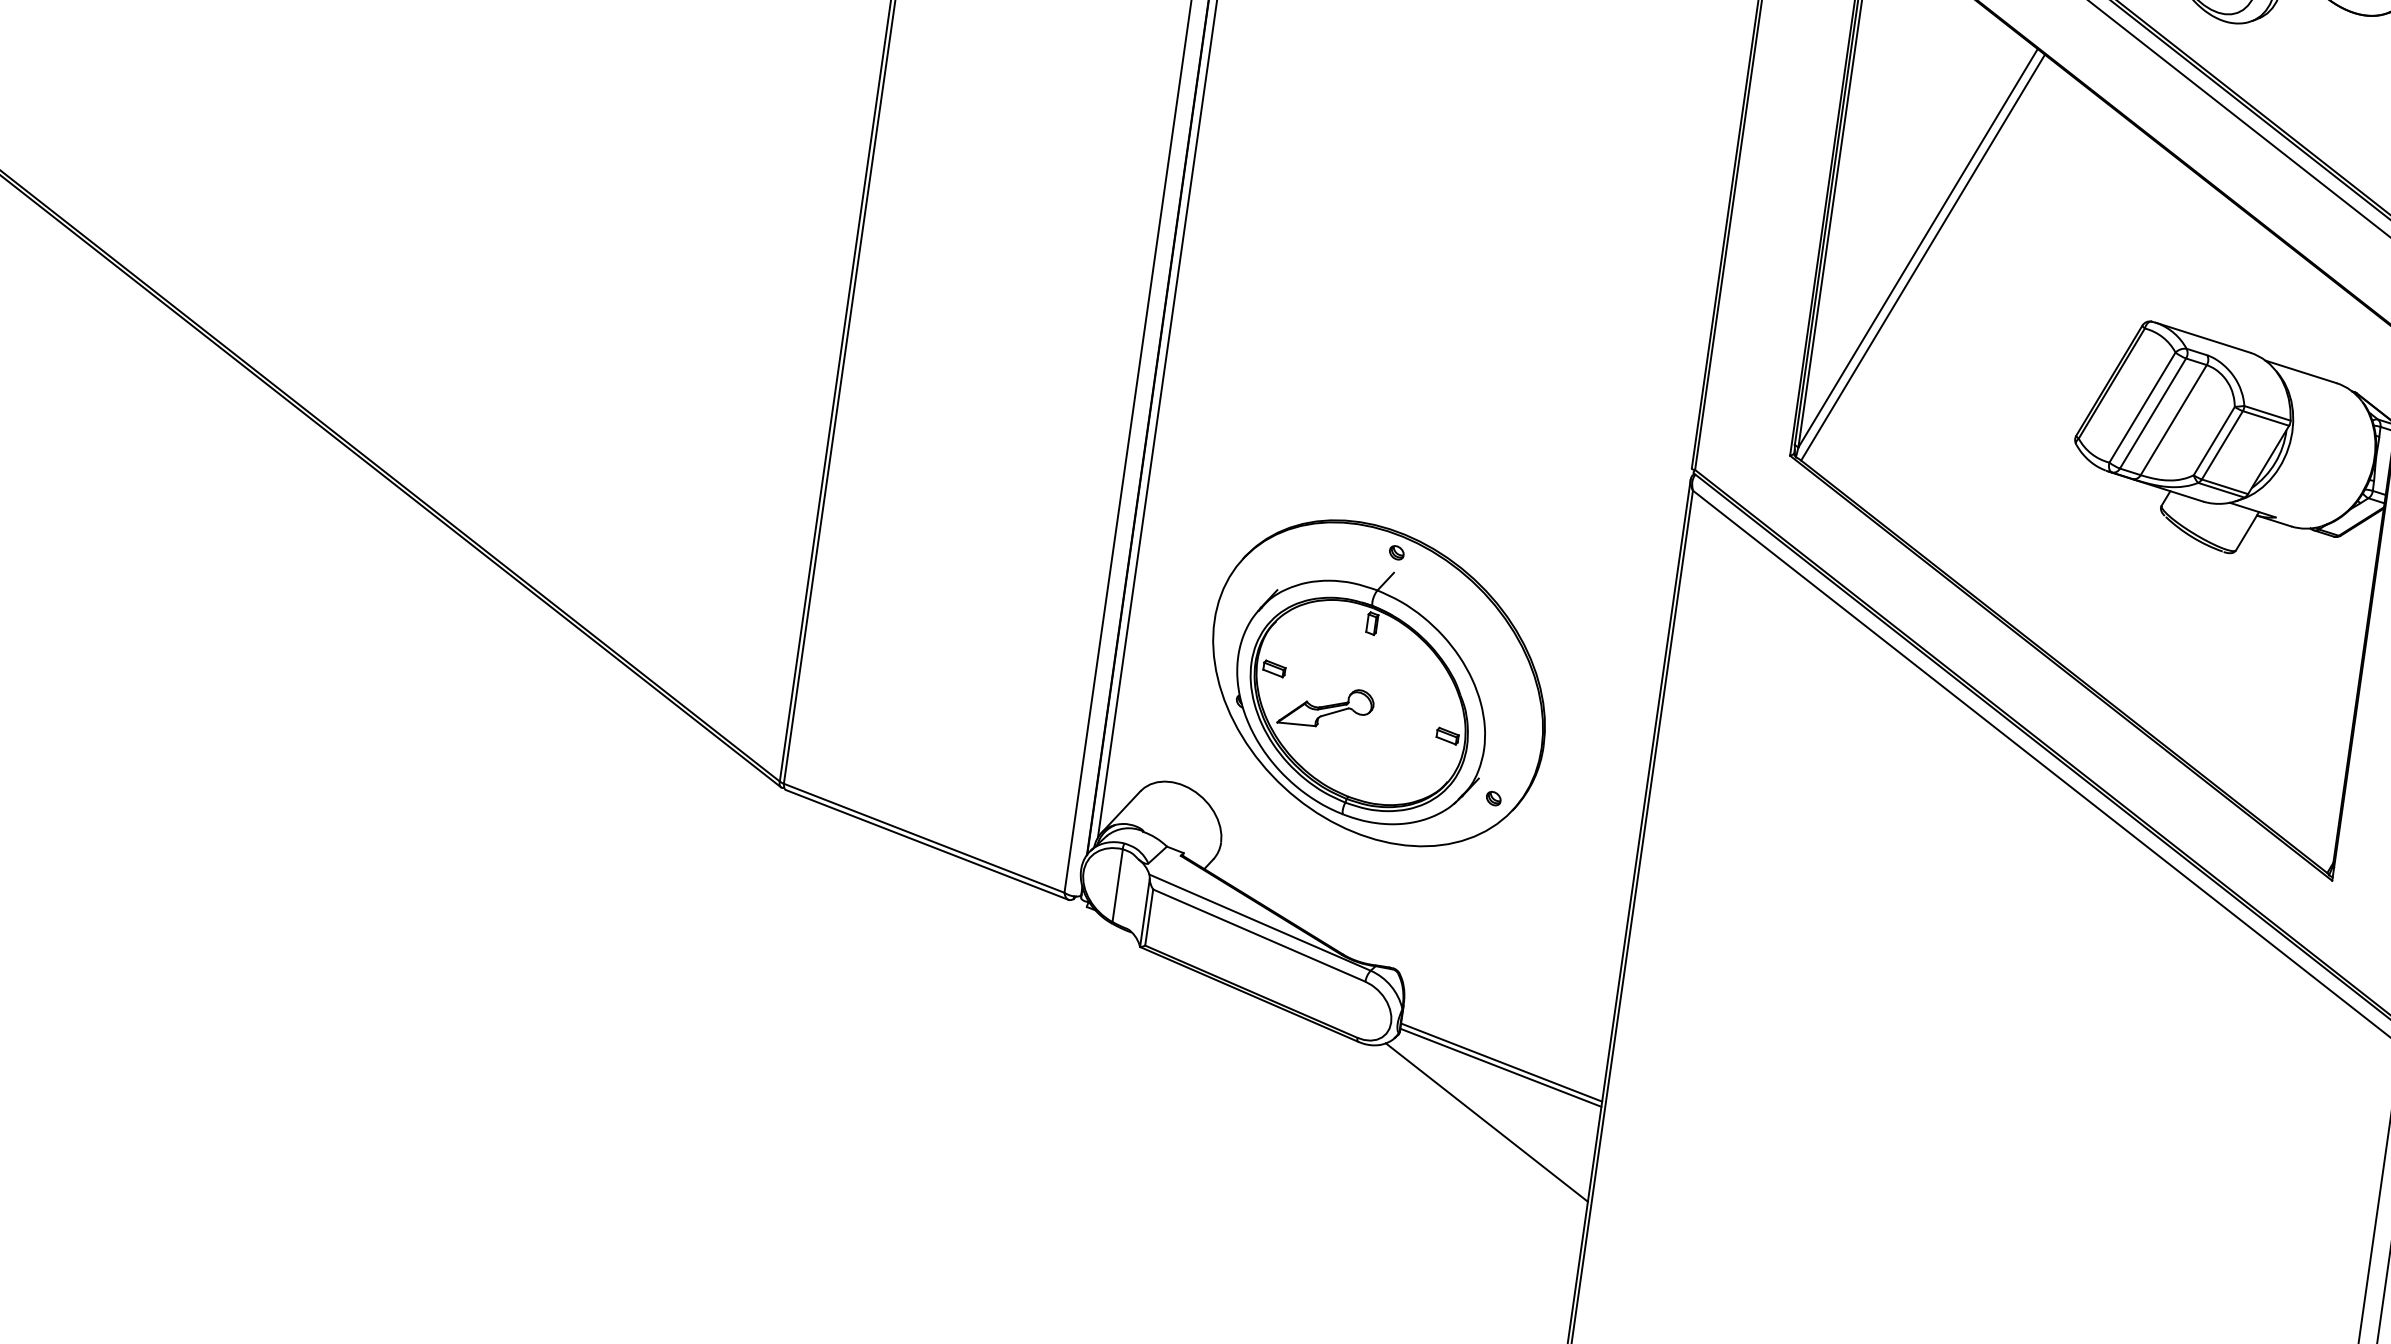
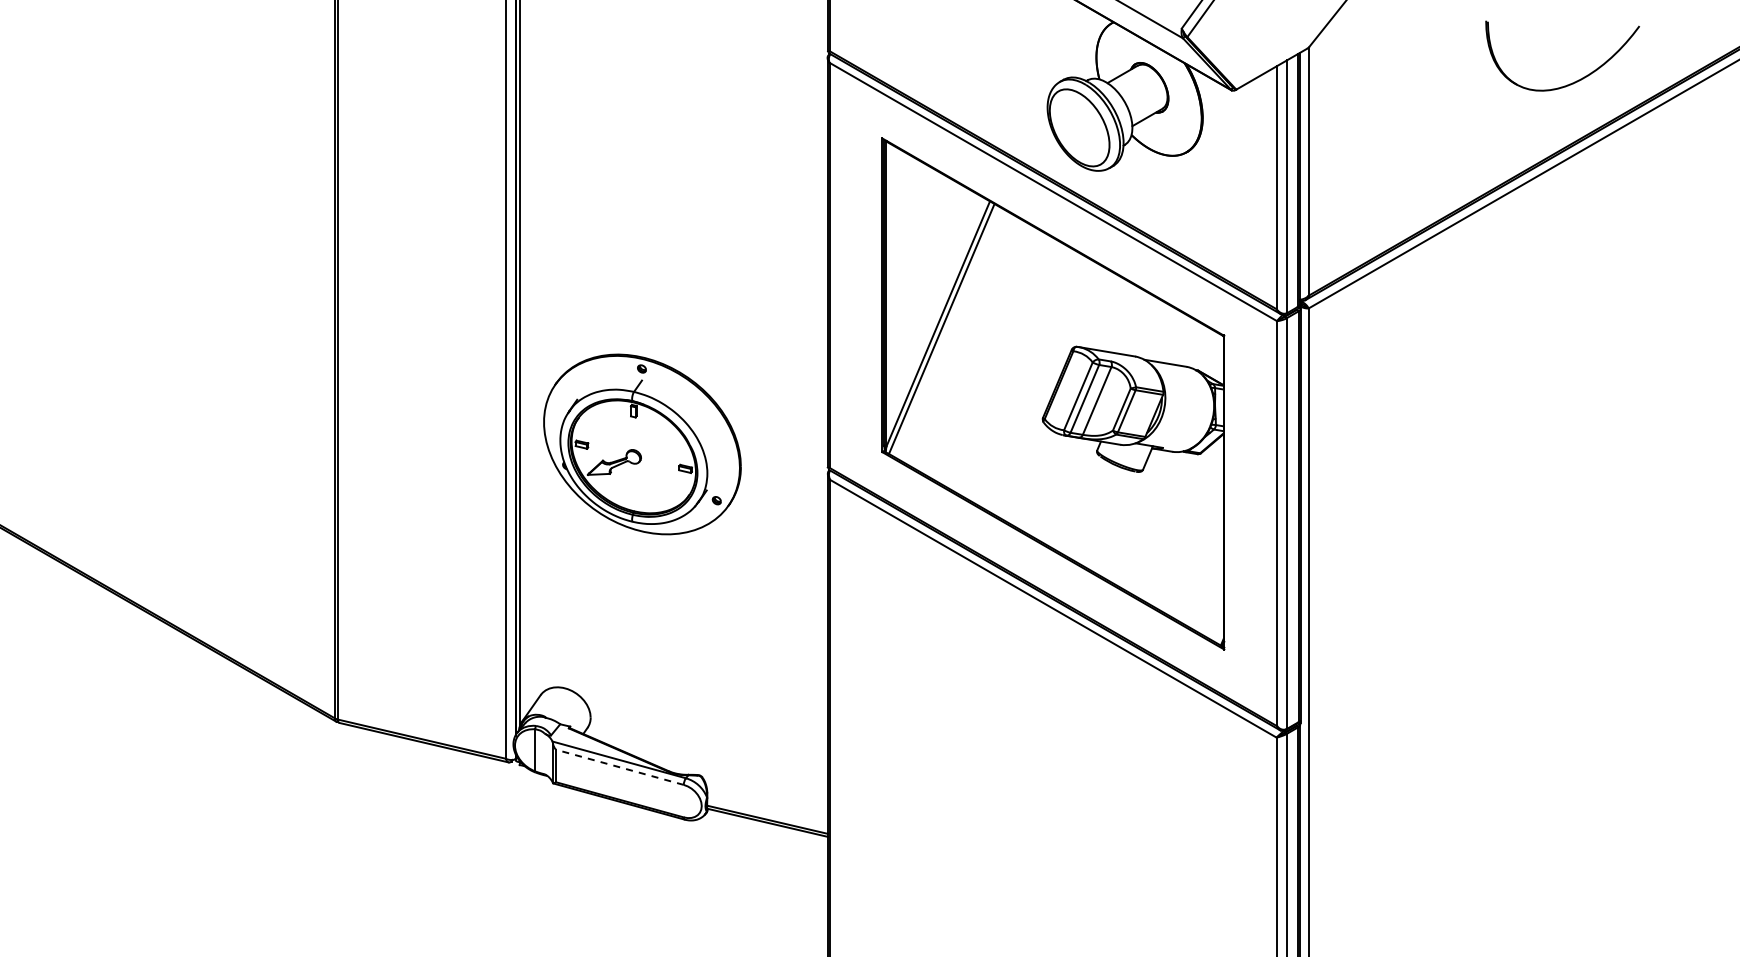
part: (1379, 683) -> (642, 444), moved
line: (1258, 935) -> (619, 767), solid -> dashed
line: (1485, 1121) -> (763, 854), removed

